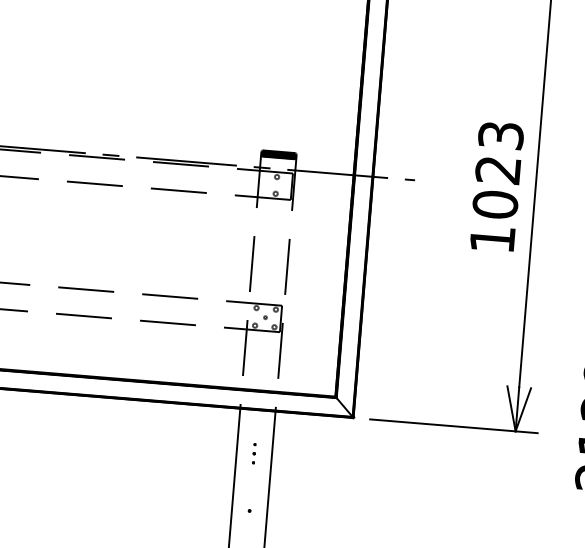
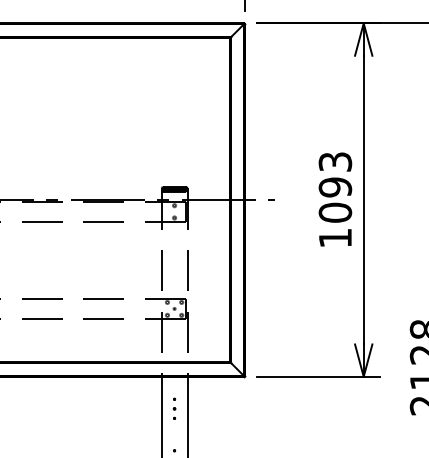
text: (498, 170) -> (335, 187), 1023 -> 1093
part: (254, 453) -> (174, 408), size x1.43

